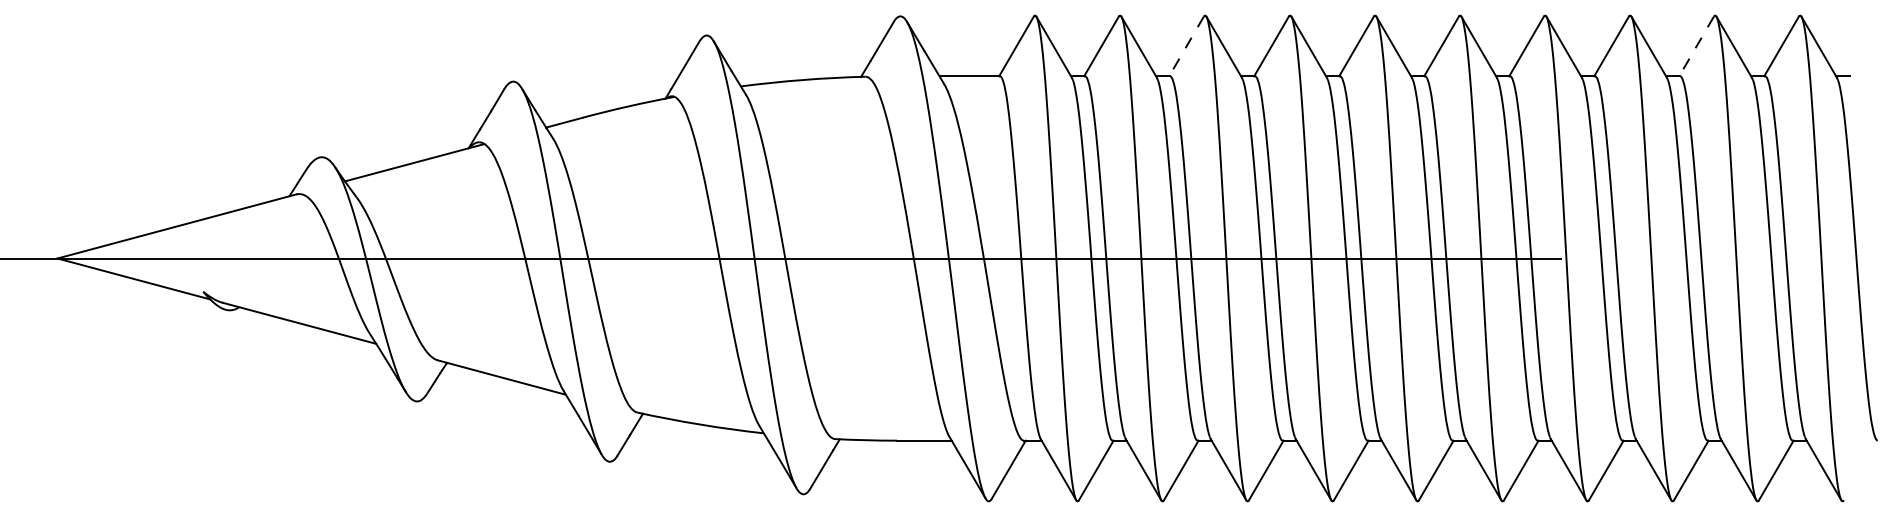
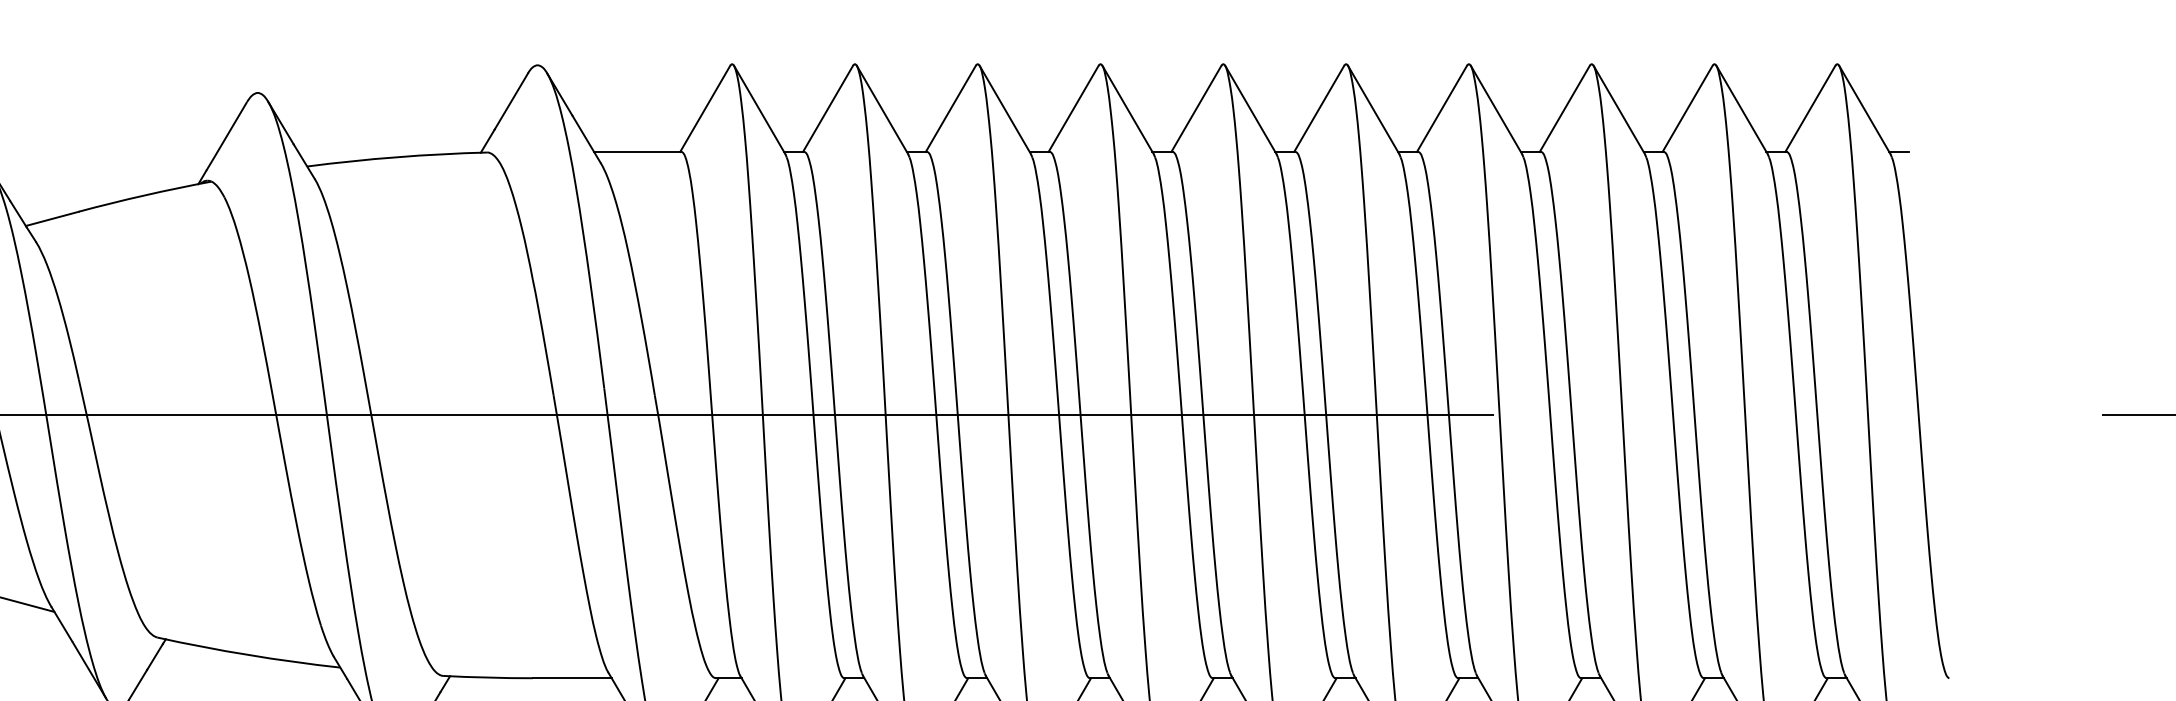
line: (1186, 46) -> (950, 108), dashed -> solid
line: (1696, 46) -> (1687, 108), dashed -> solid

